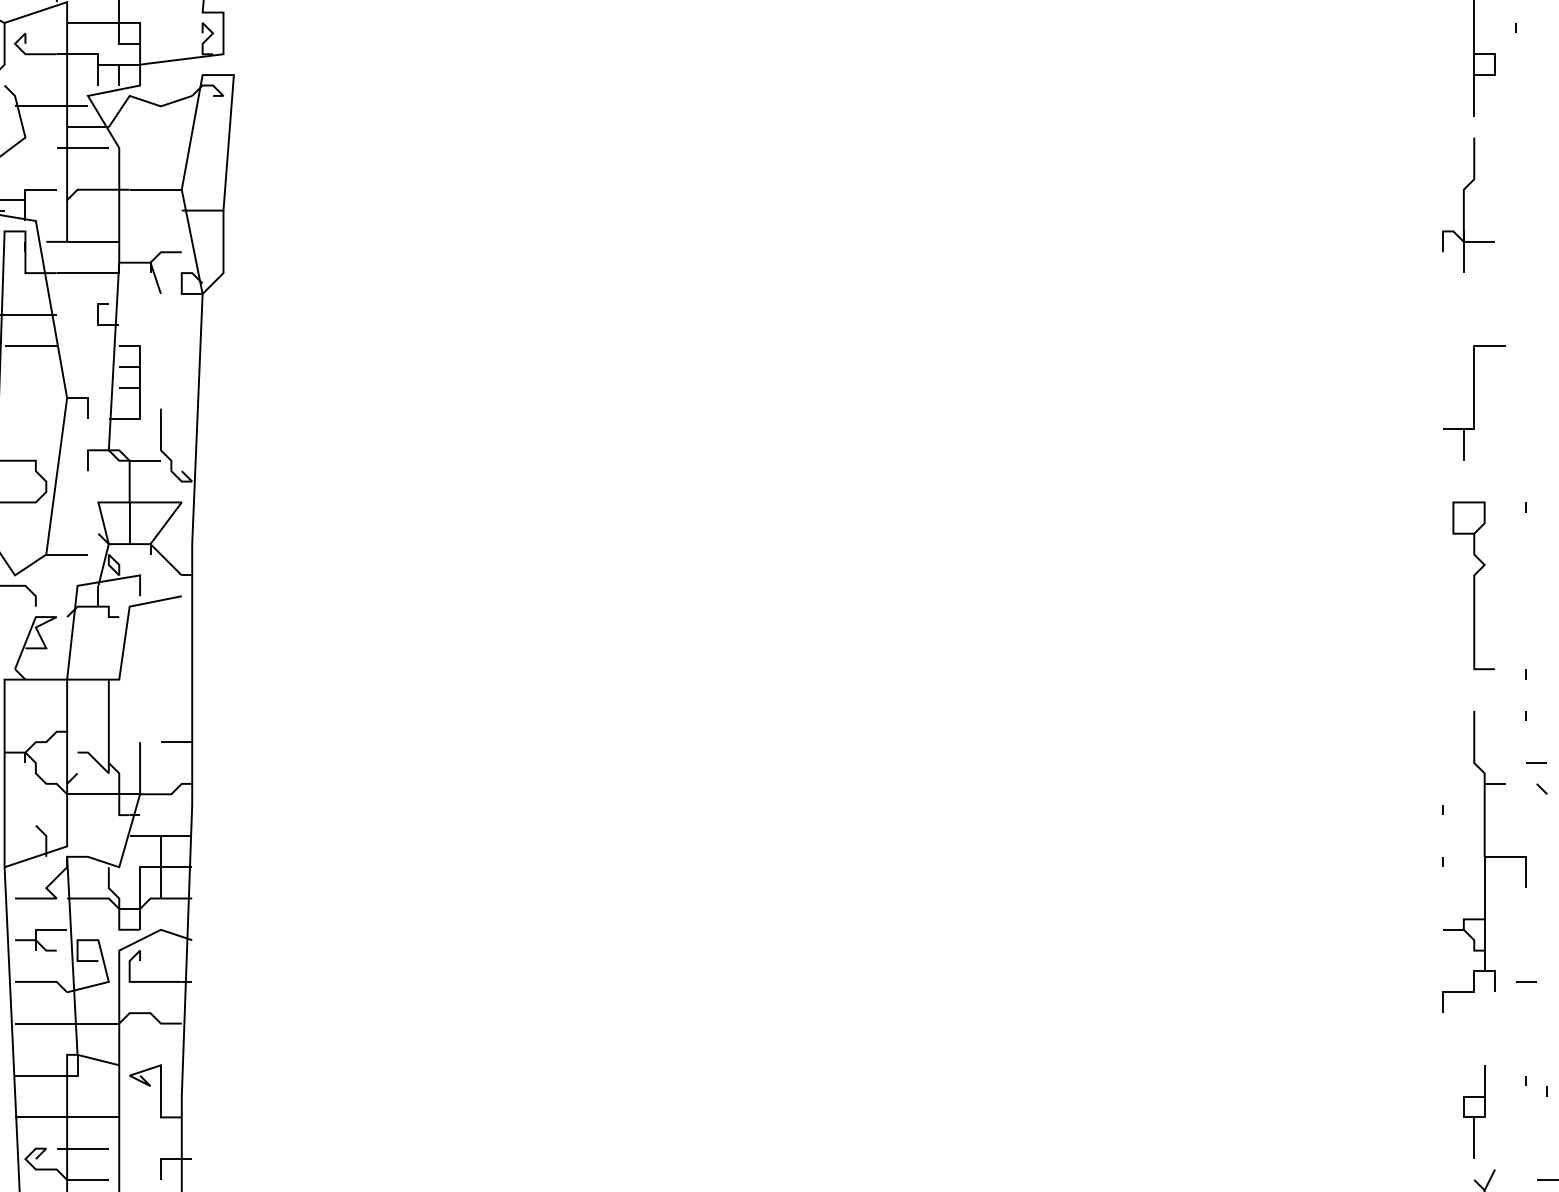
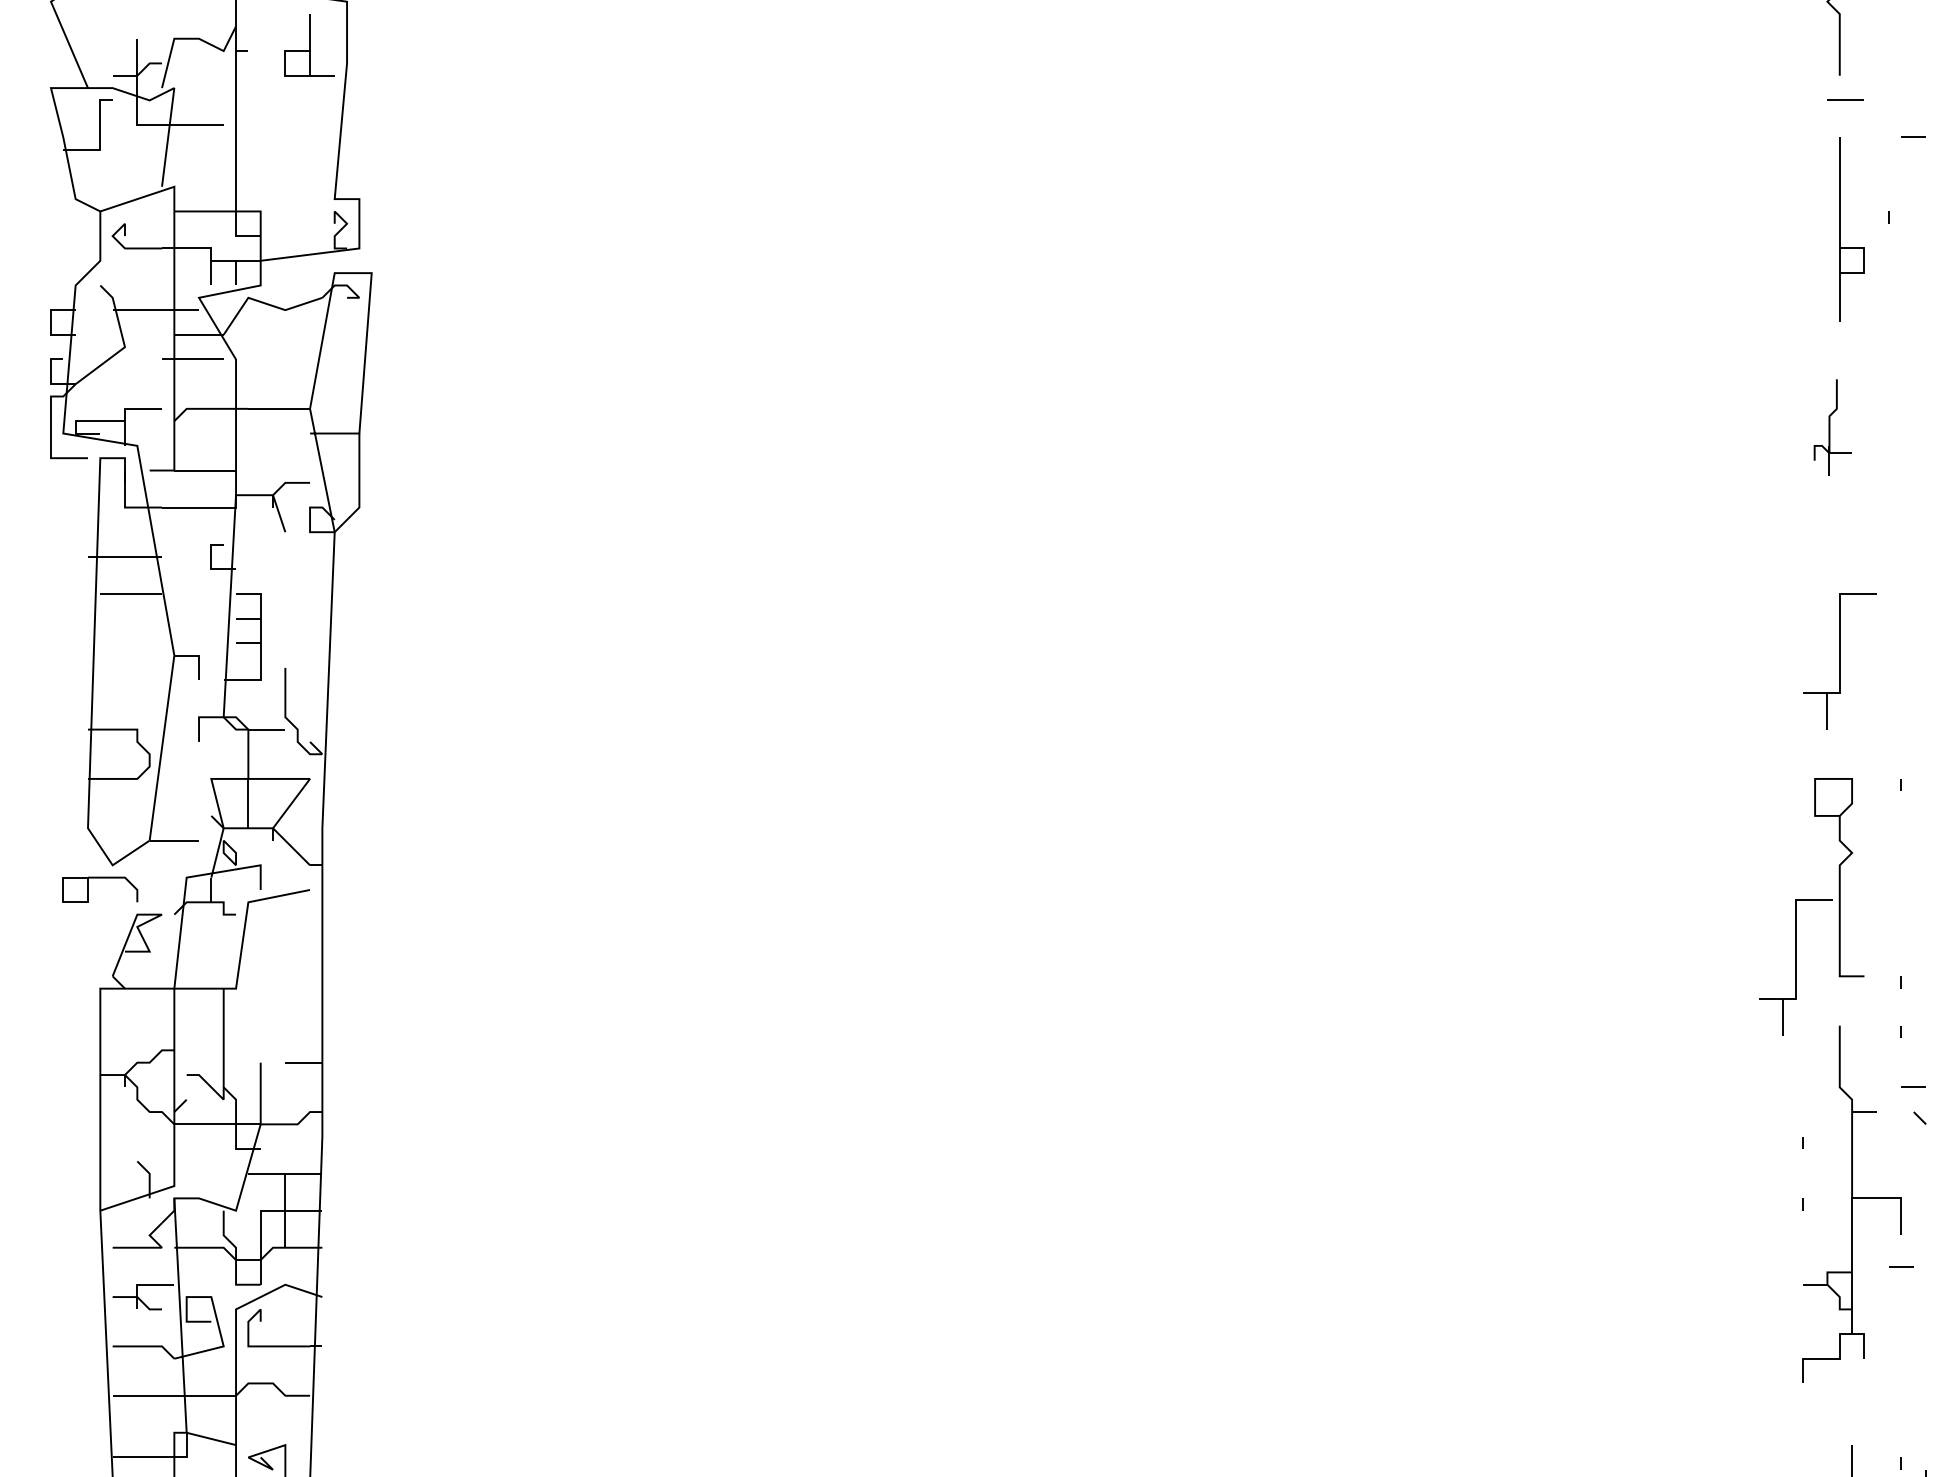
part: (1468, 205) -> (1832, 427), size x0.6
part: (1436, 661) -> (1795, 967), added
line: (1526, 981) -> (1901, 1266), moved

